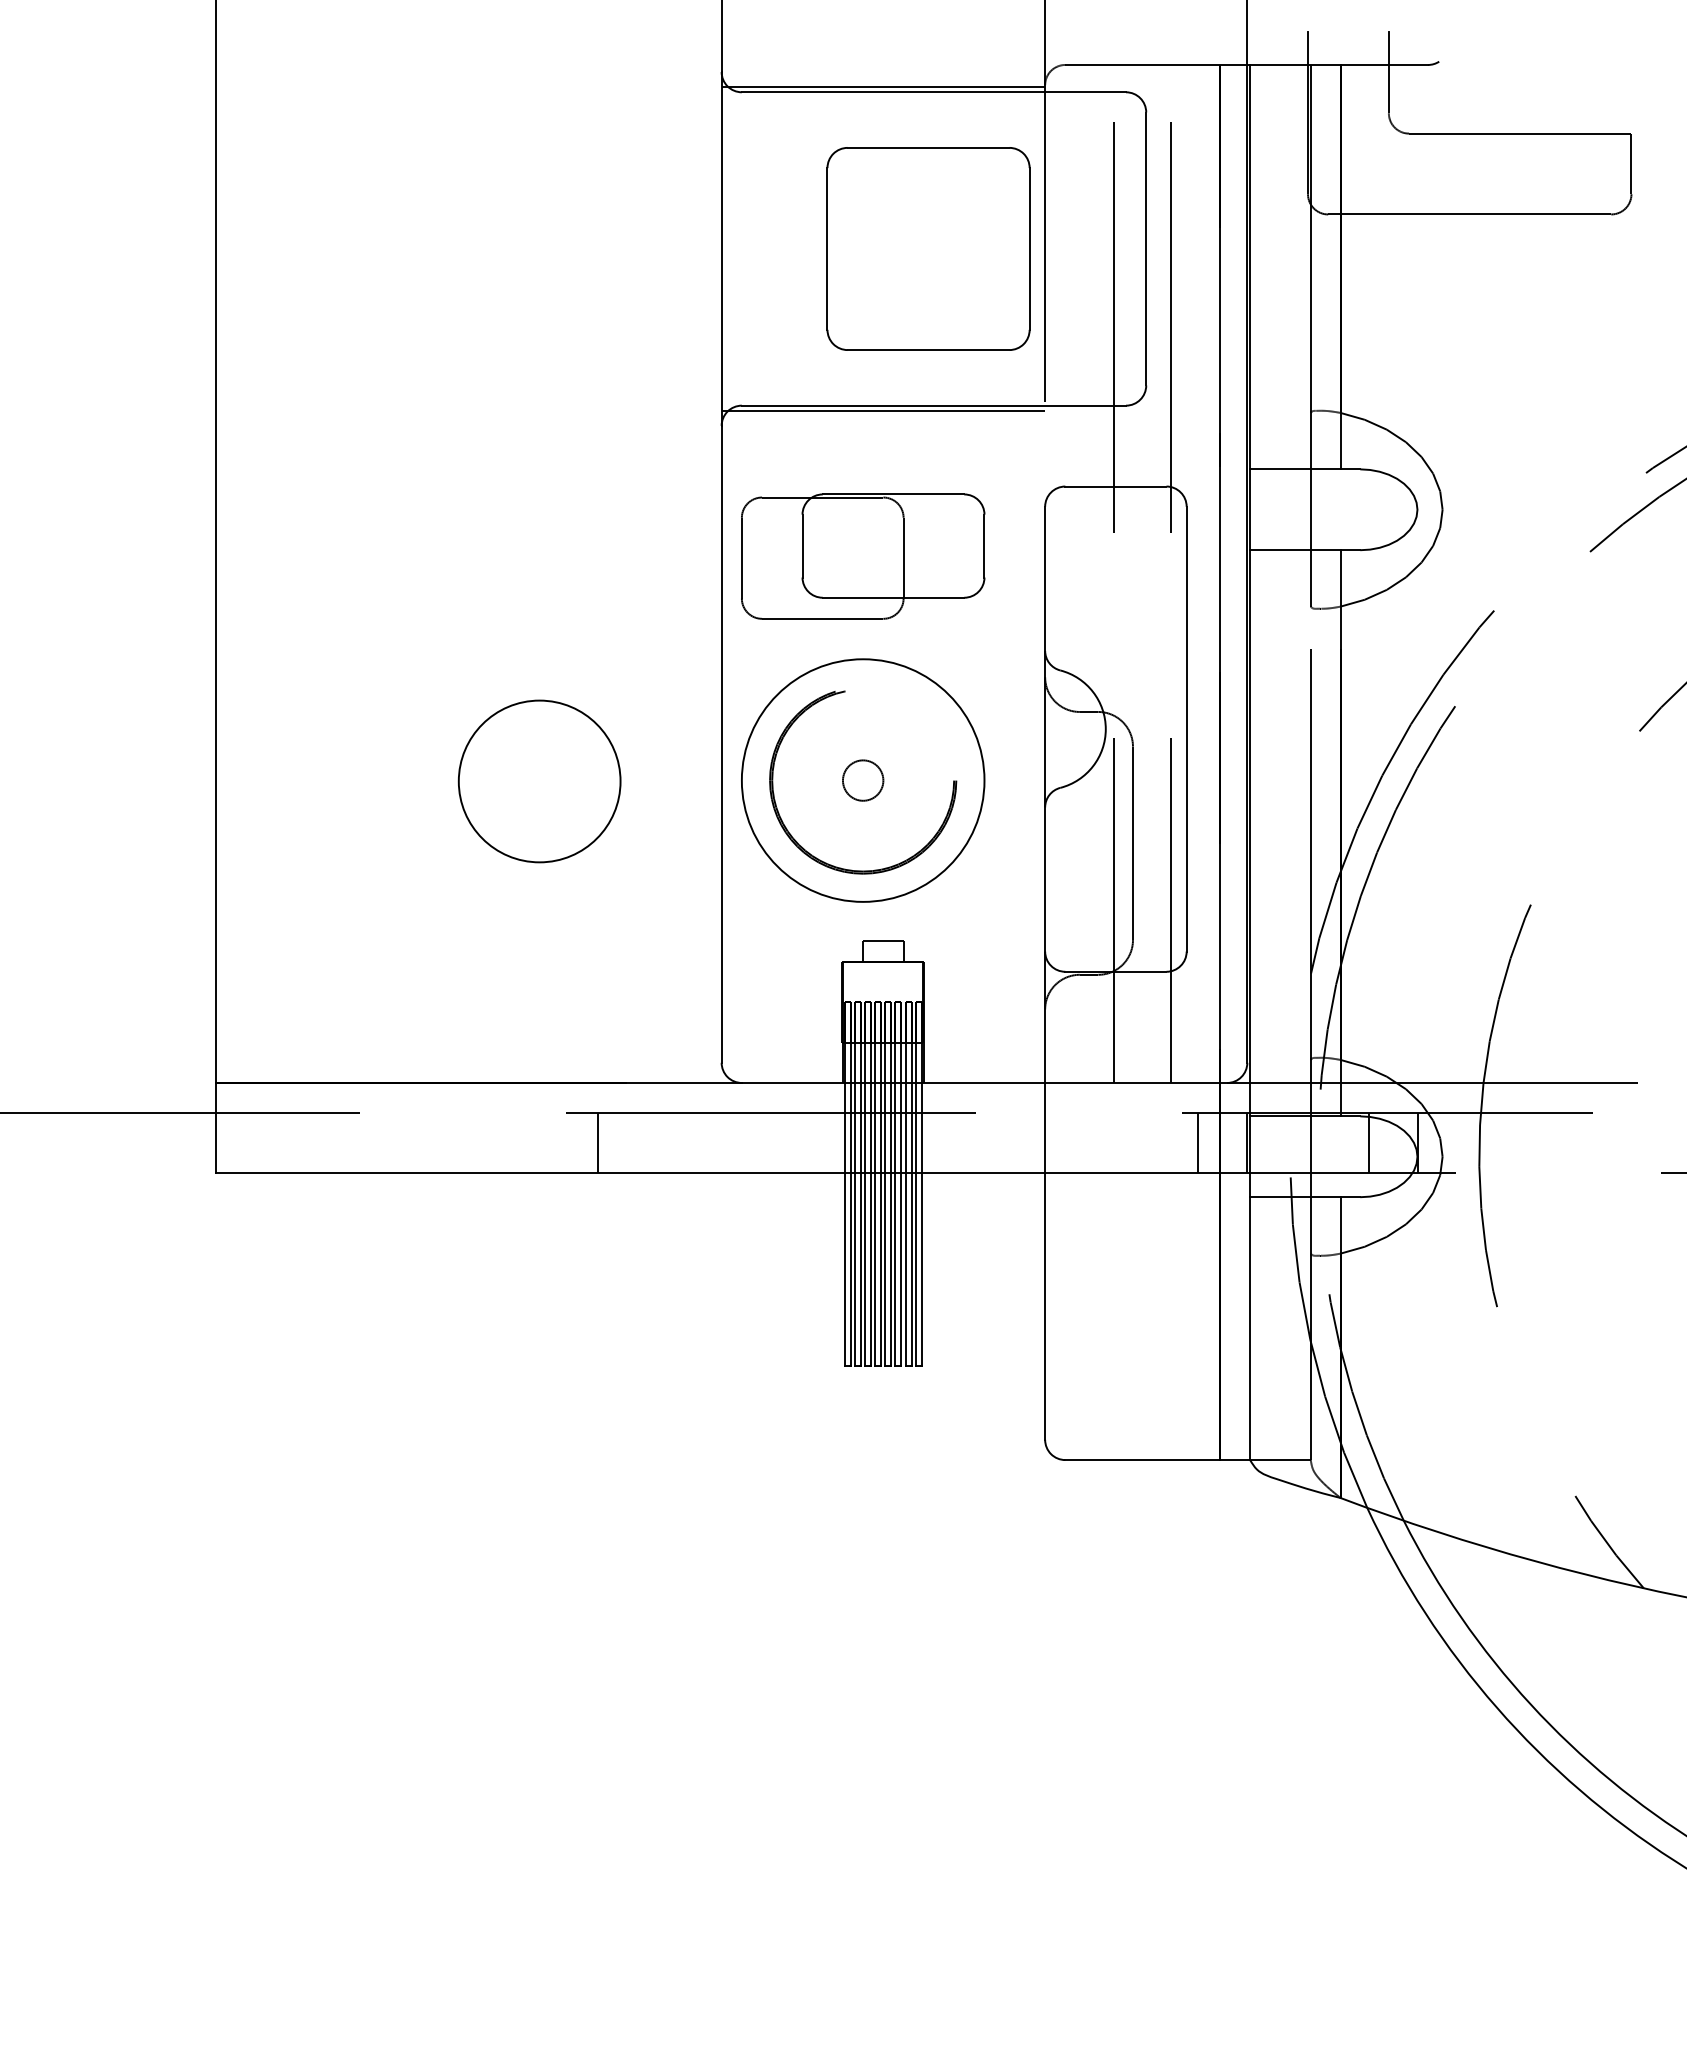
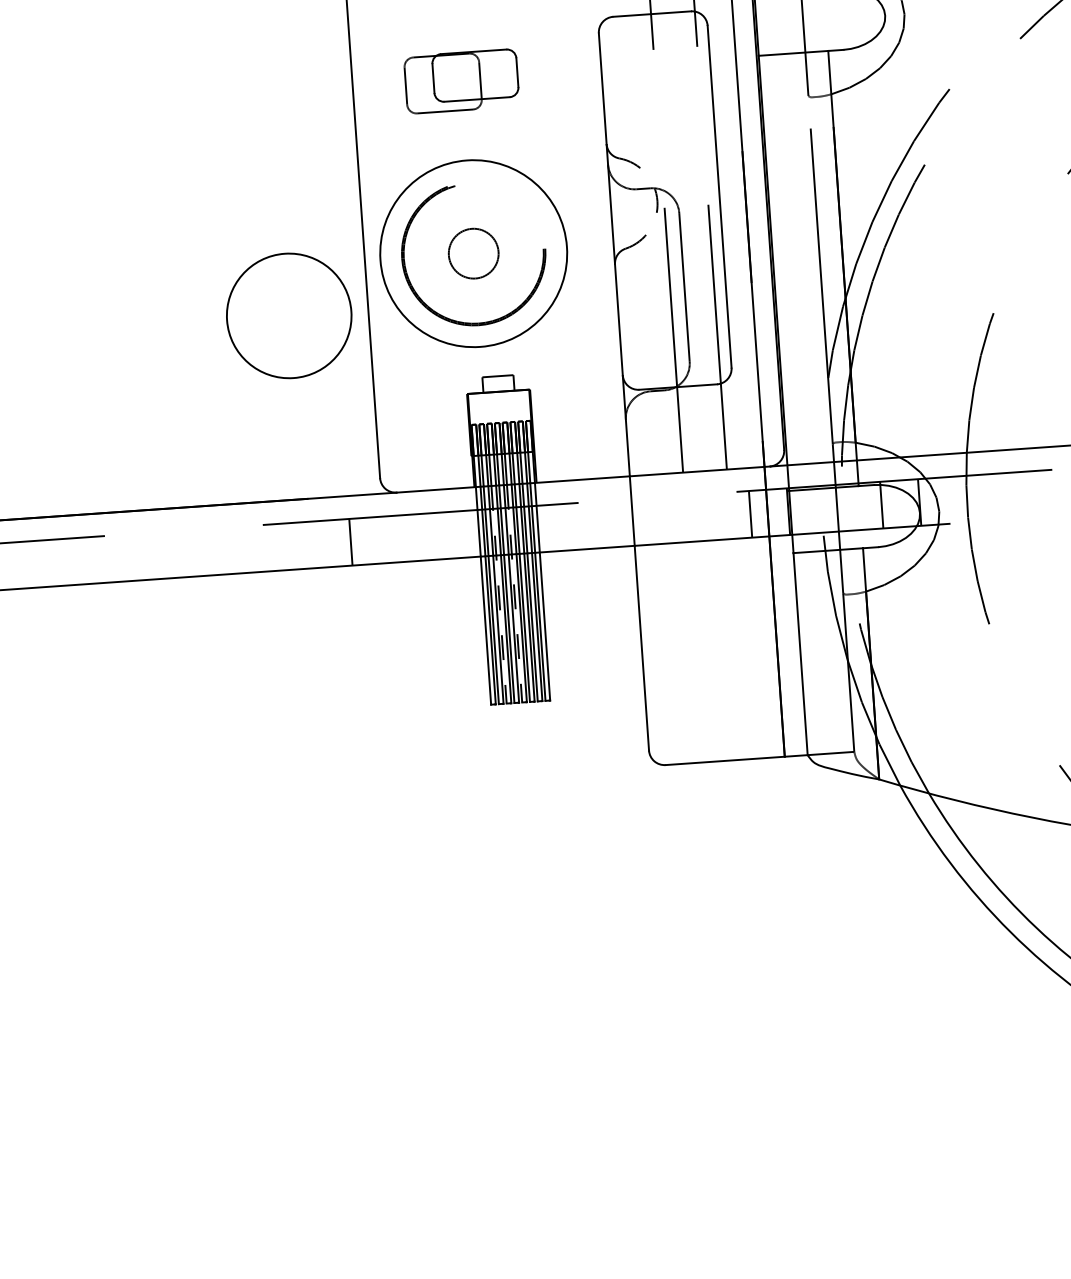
part: (863, 556) -> (461, 81), size x0.6
arc: (1105, 729) -> (657, 201), solid -> dashed
circle: (862, 780) -> (473, 253), size x1.6
circle: (539, 781) -> (289, 315), moved
line: (598, 1142) -> (351, 541), moved
line: (865, 1224) -> (499, 594), solid -> dashed
line: (885, 1224) -> (514, 593), solid -> dashed

